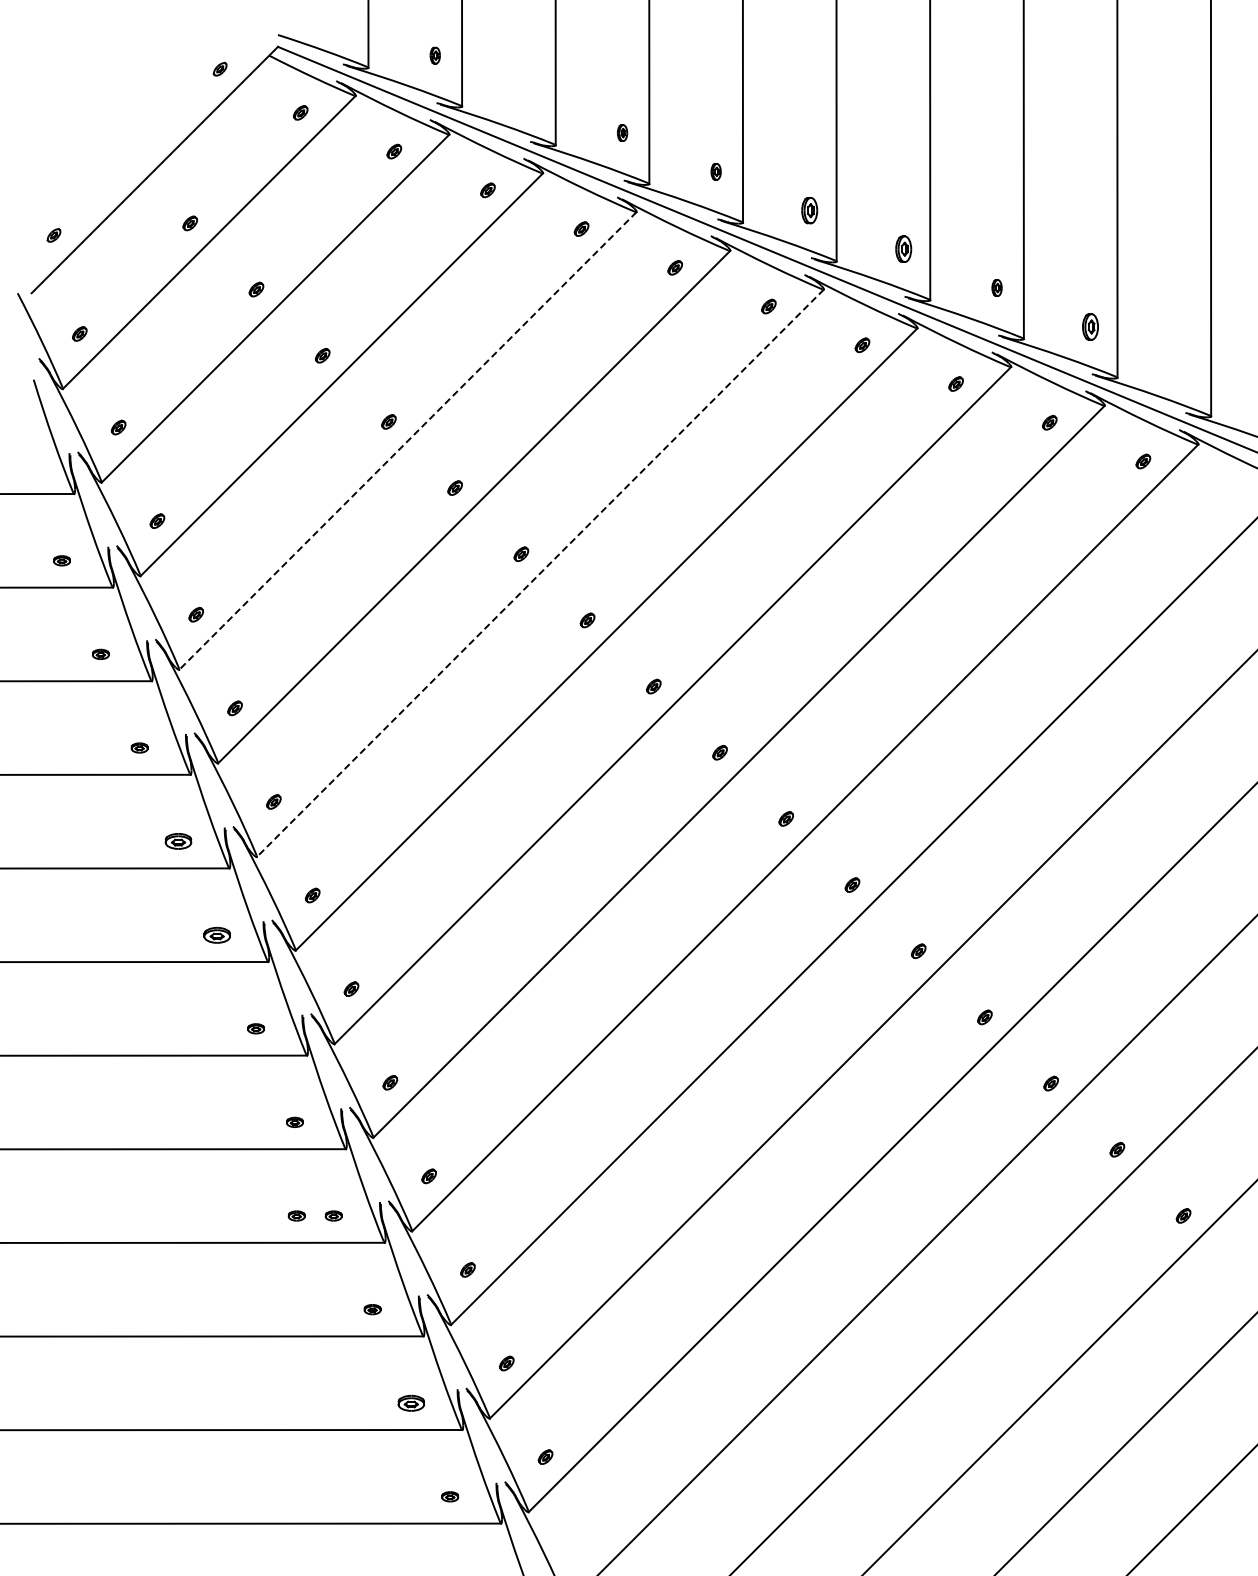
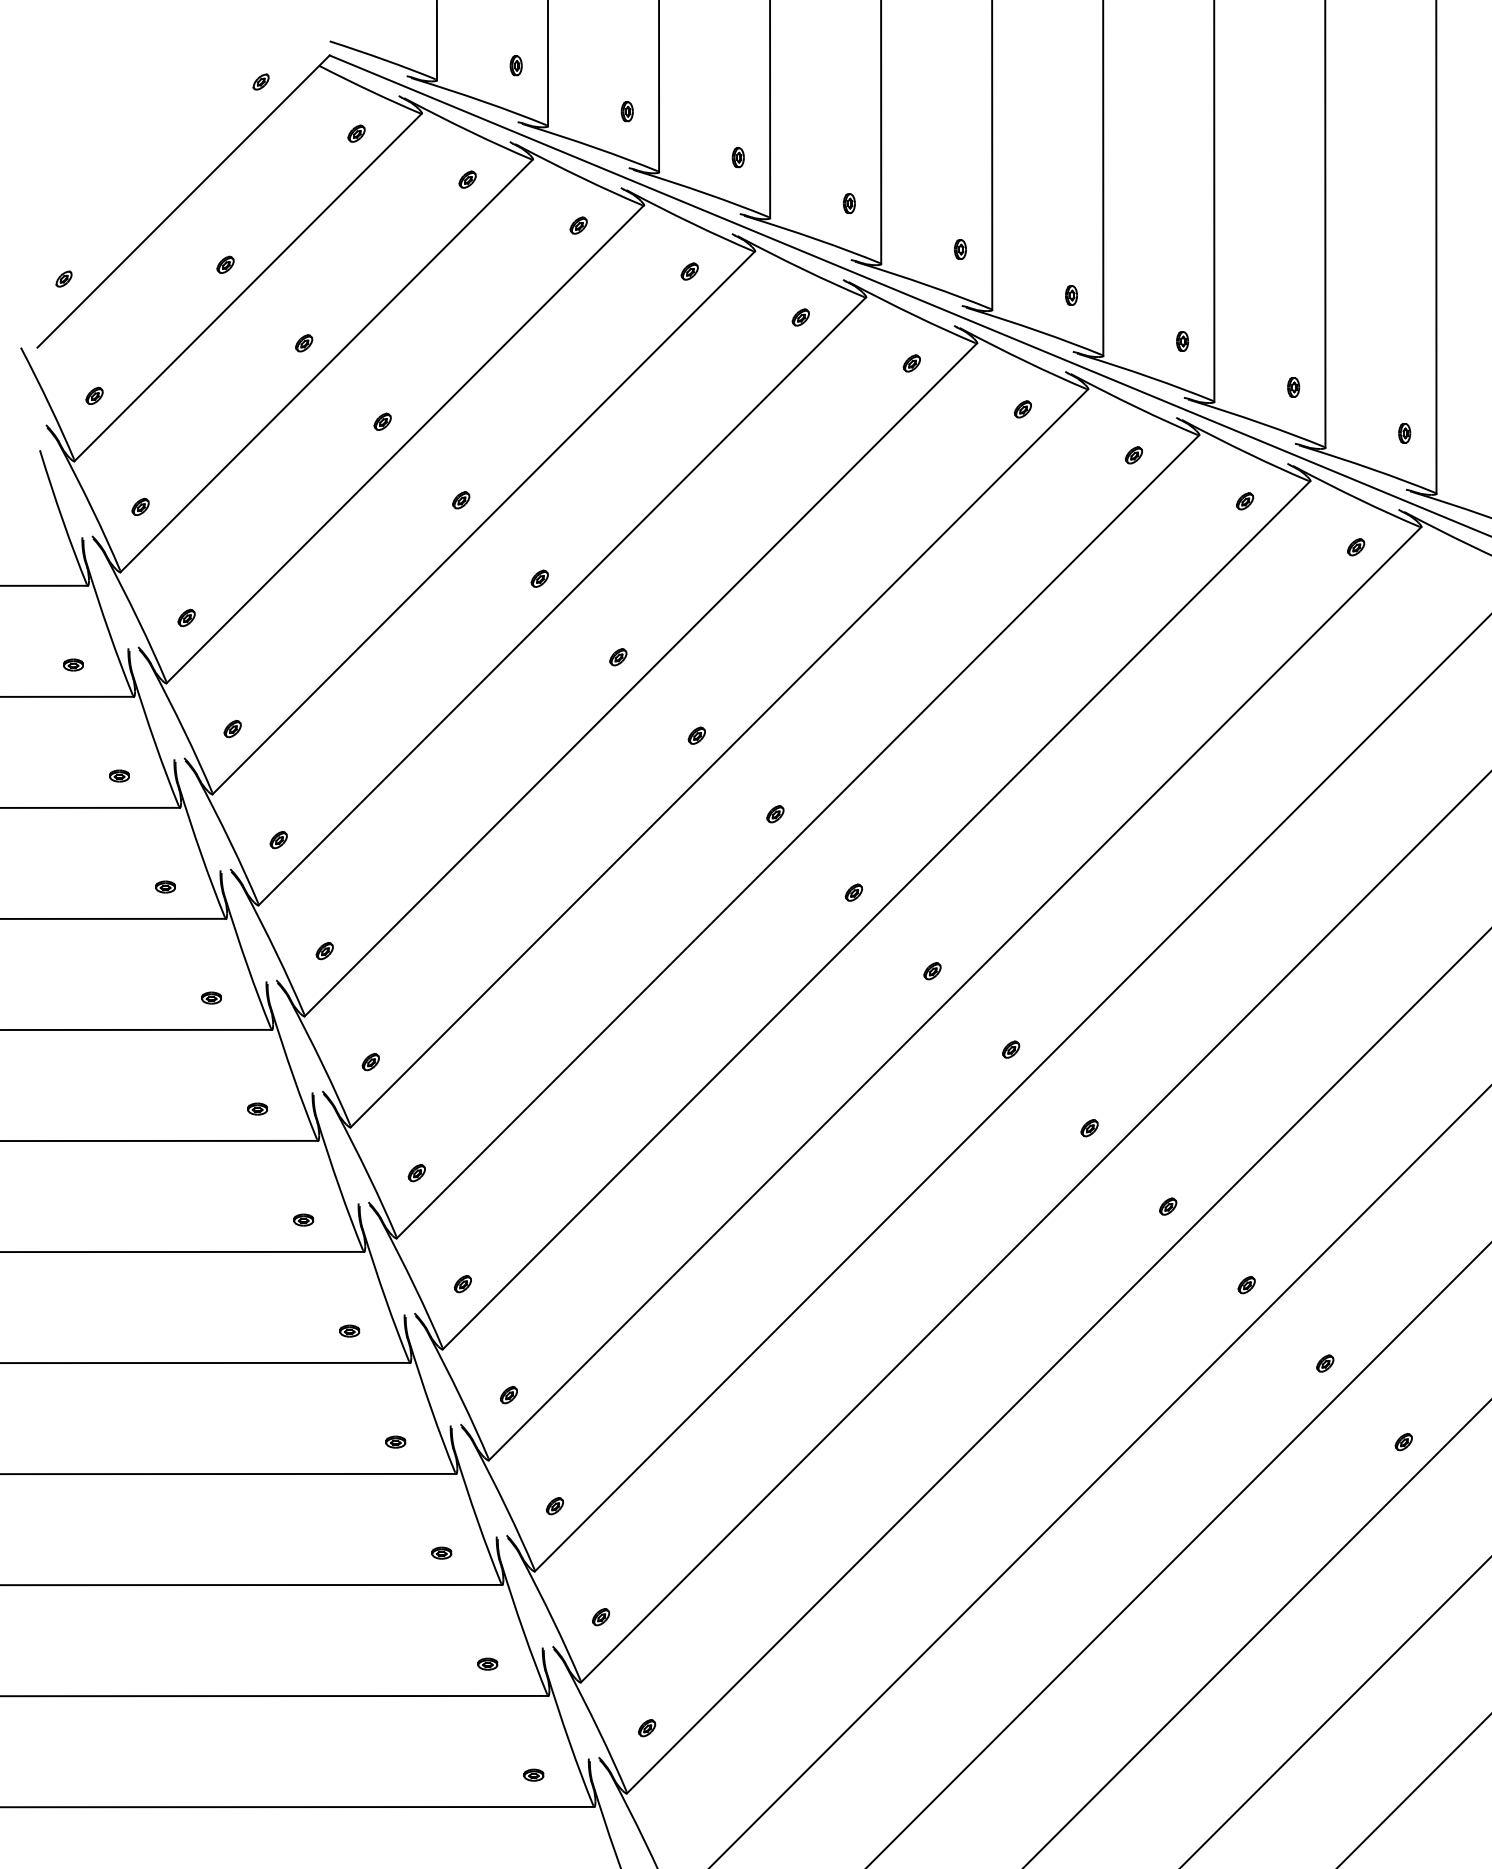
part: (528, 94) -> (626, 111), added
part: (809, 210) -> (960, 249), size x0.62
part: (902, 249) -> (1070, 295), size x0.62
part: (1090, 326) -> (1293, 387), size x0.62
part: (1183, 365) -> (1403, 433), added
line: (407, 440) -> (483, 522), dashed -> solid
line: (540, 573) -> (641, 680), dashed -> solid
part: (178, 841) -> (211, 997), size x0.62
part: (217, 934) -> (257, 1108), size x0.62
part: (296, 1215) -> (351, 1441), removed
part: (411, 1402) -> (488, 1663), size x0.62

